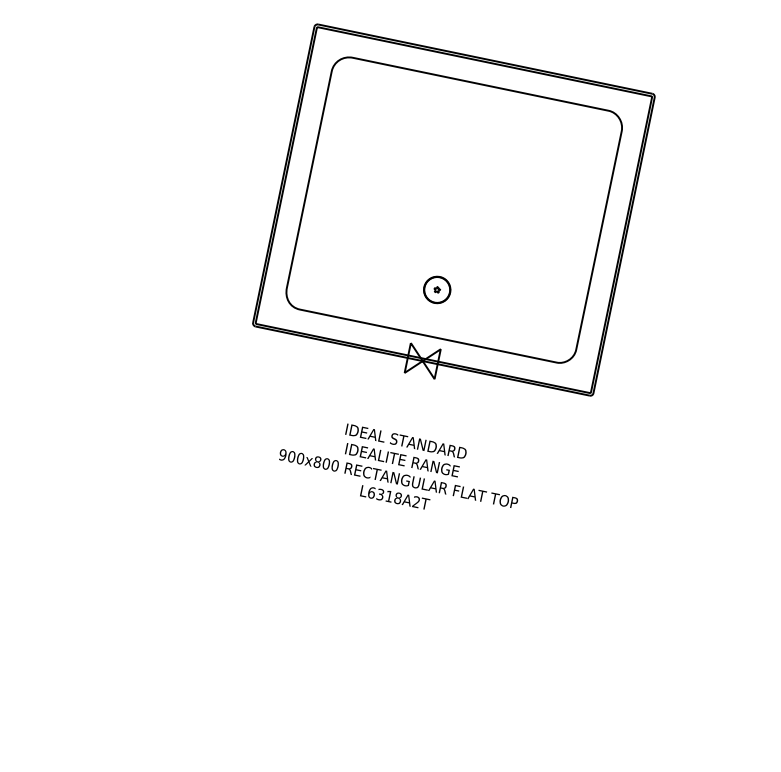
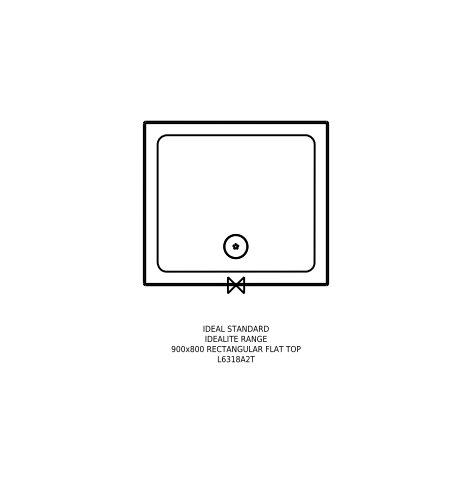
part: (436, 289) -> (235, 246), size x1.67

